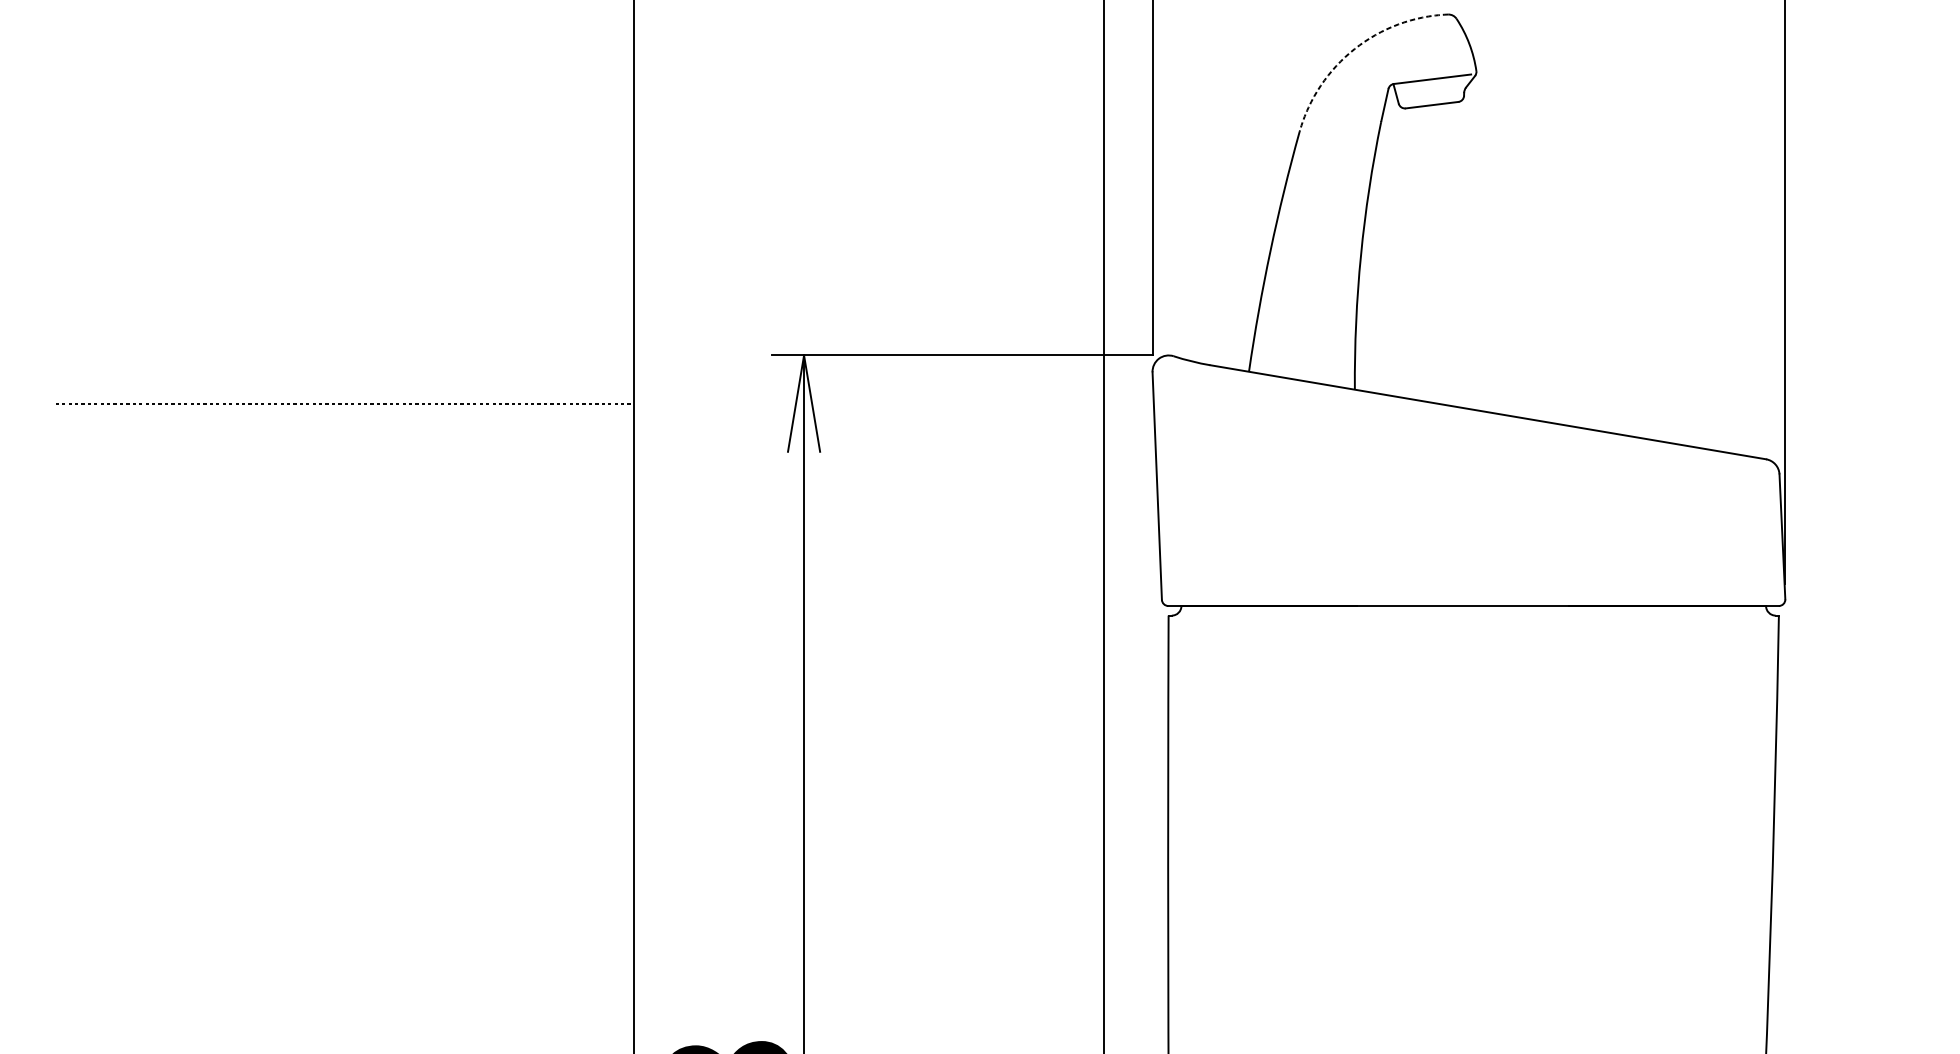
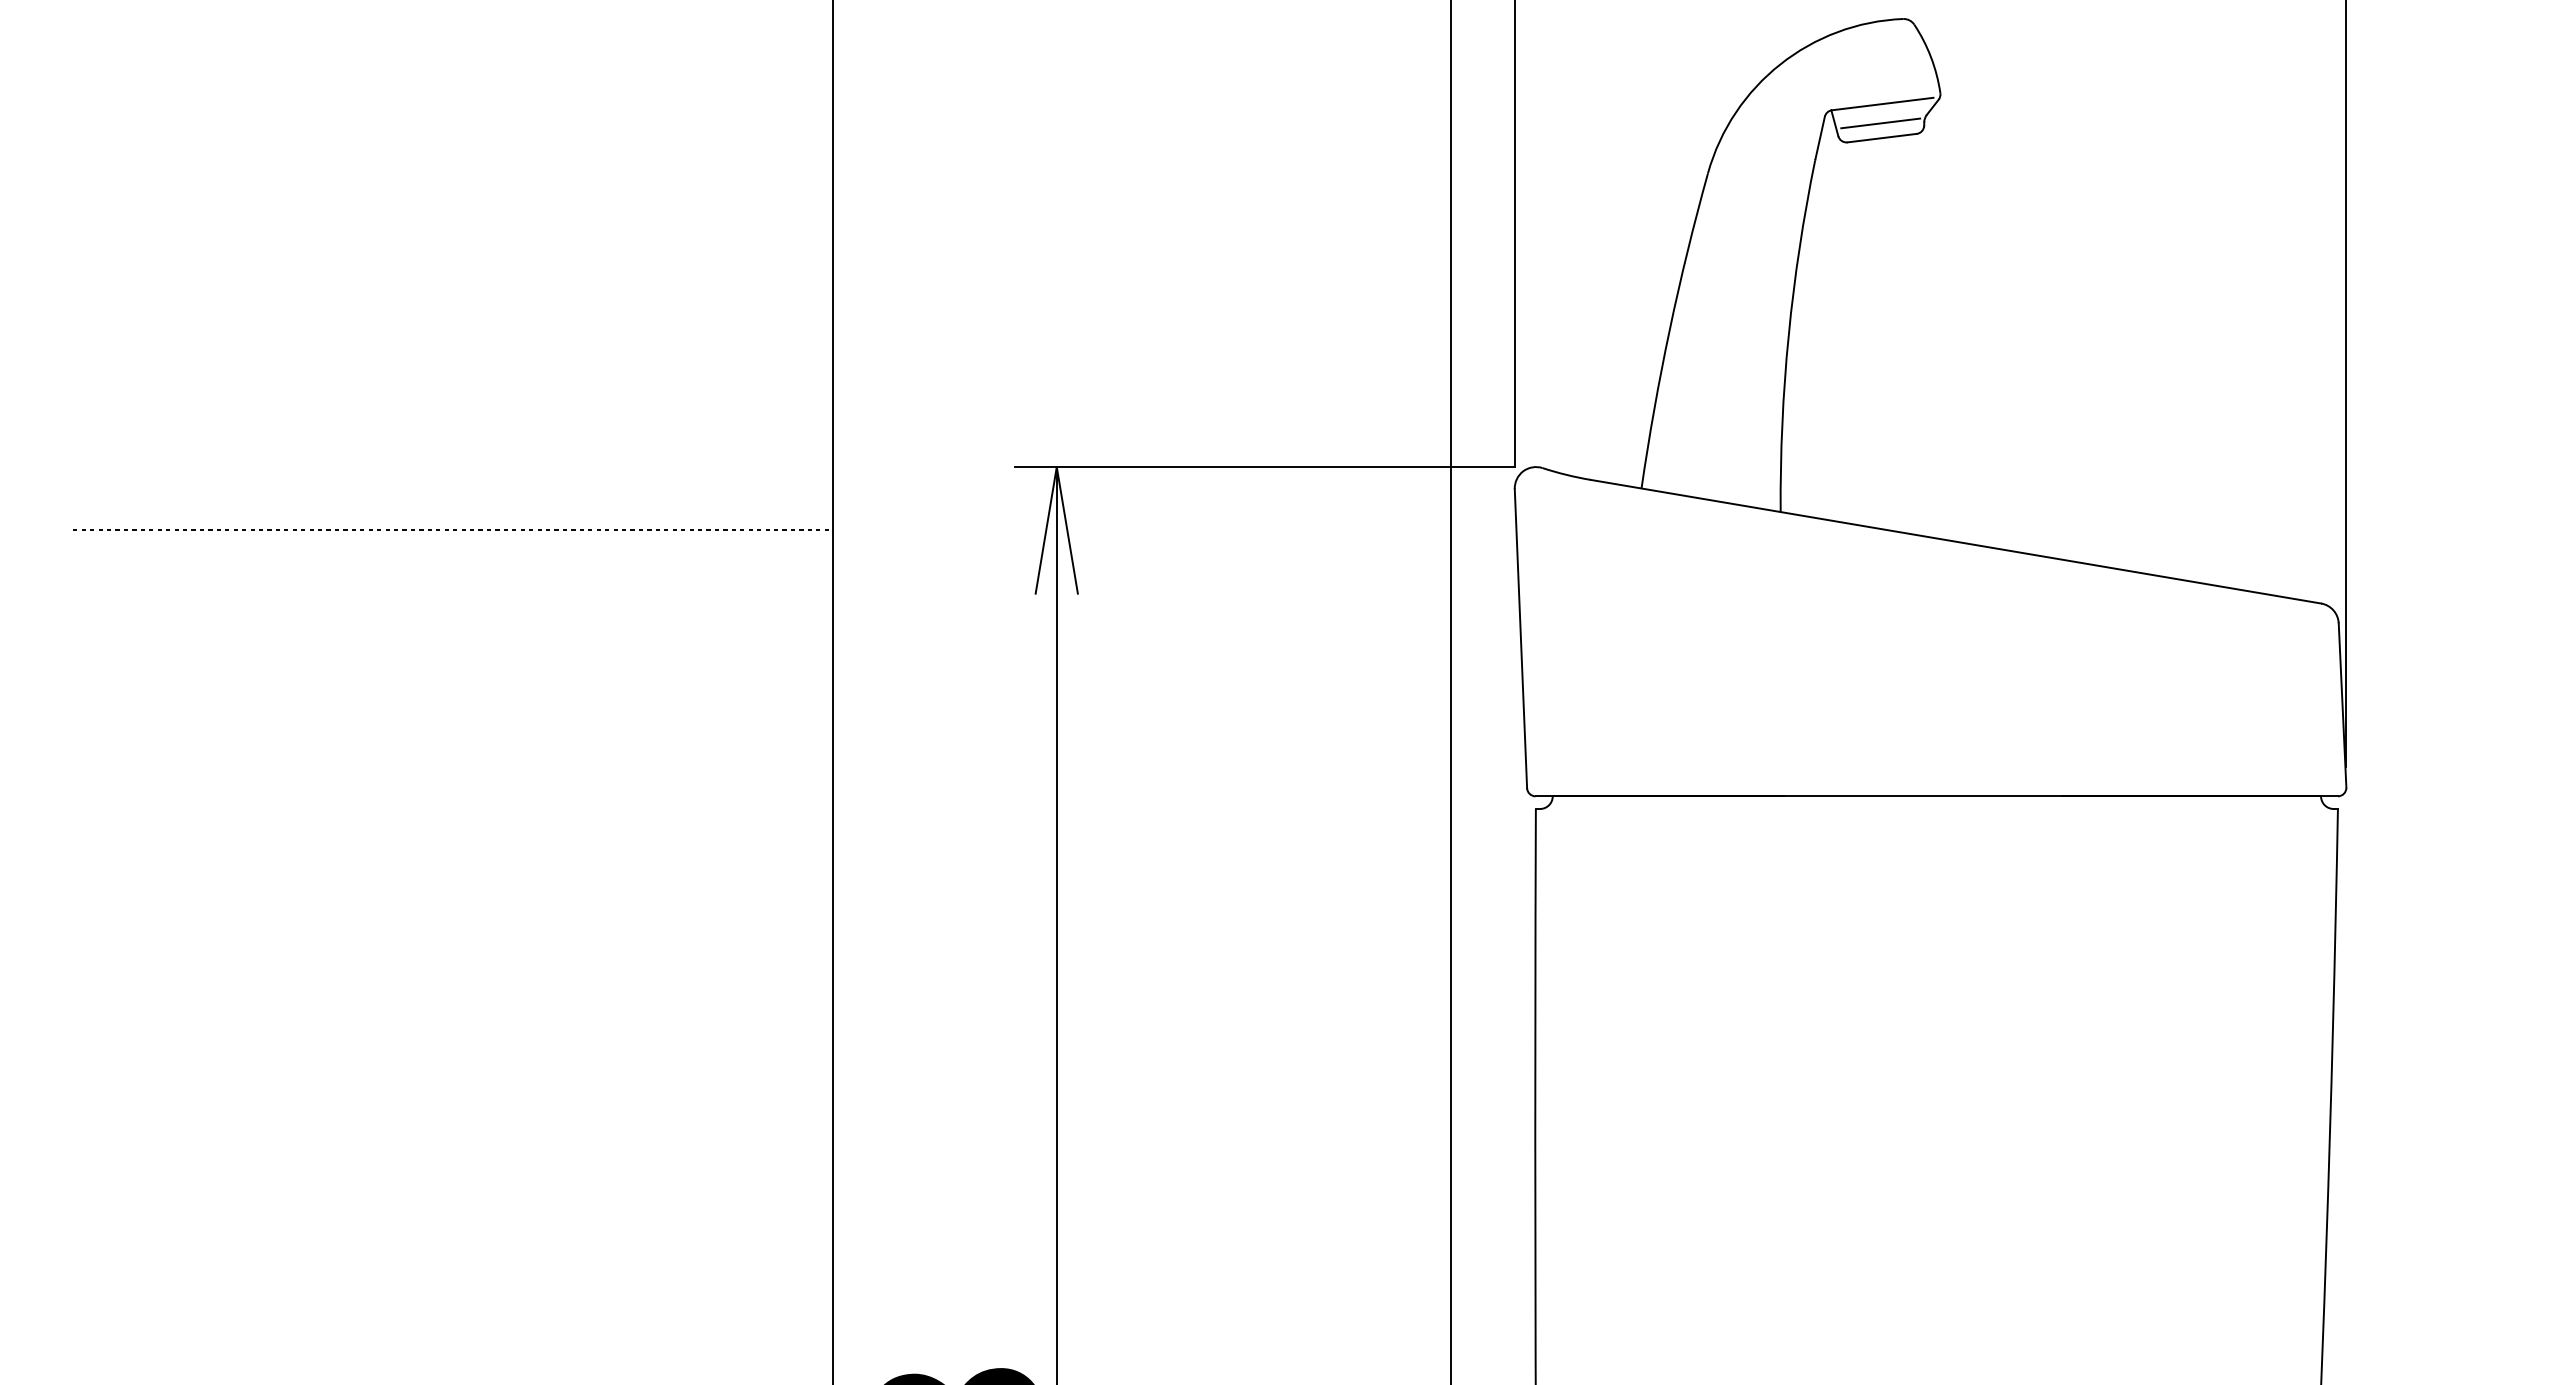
arc: (1354, 49) -> (1780, 64), dashed -> solid
line: (1430, 94) -> (1880, 123), added

